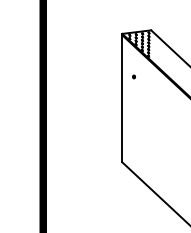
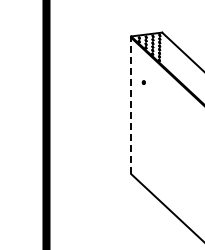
line: (122, 98) -> (131, 105), solid -> dashed

